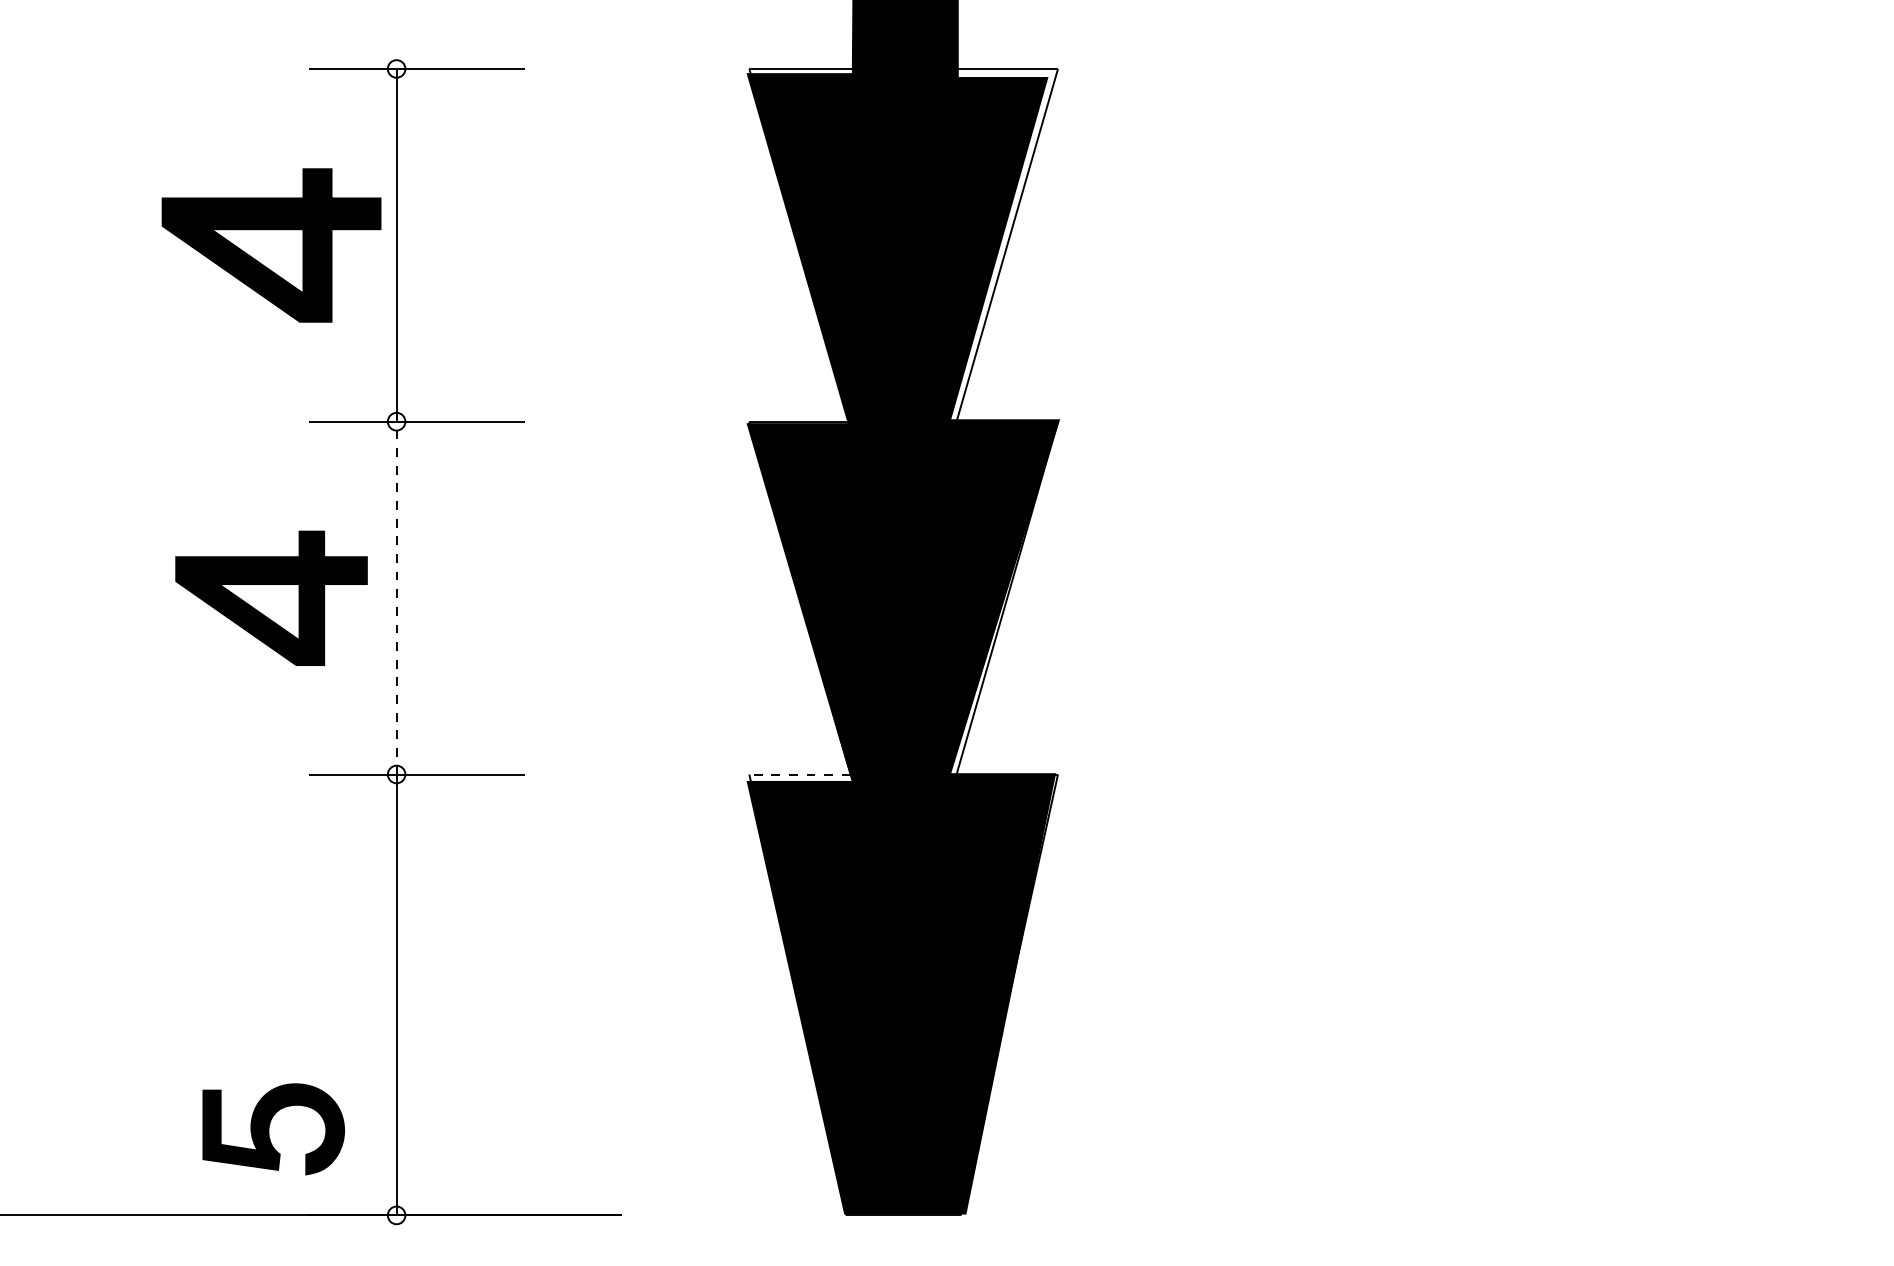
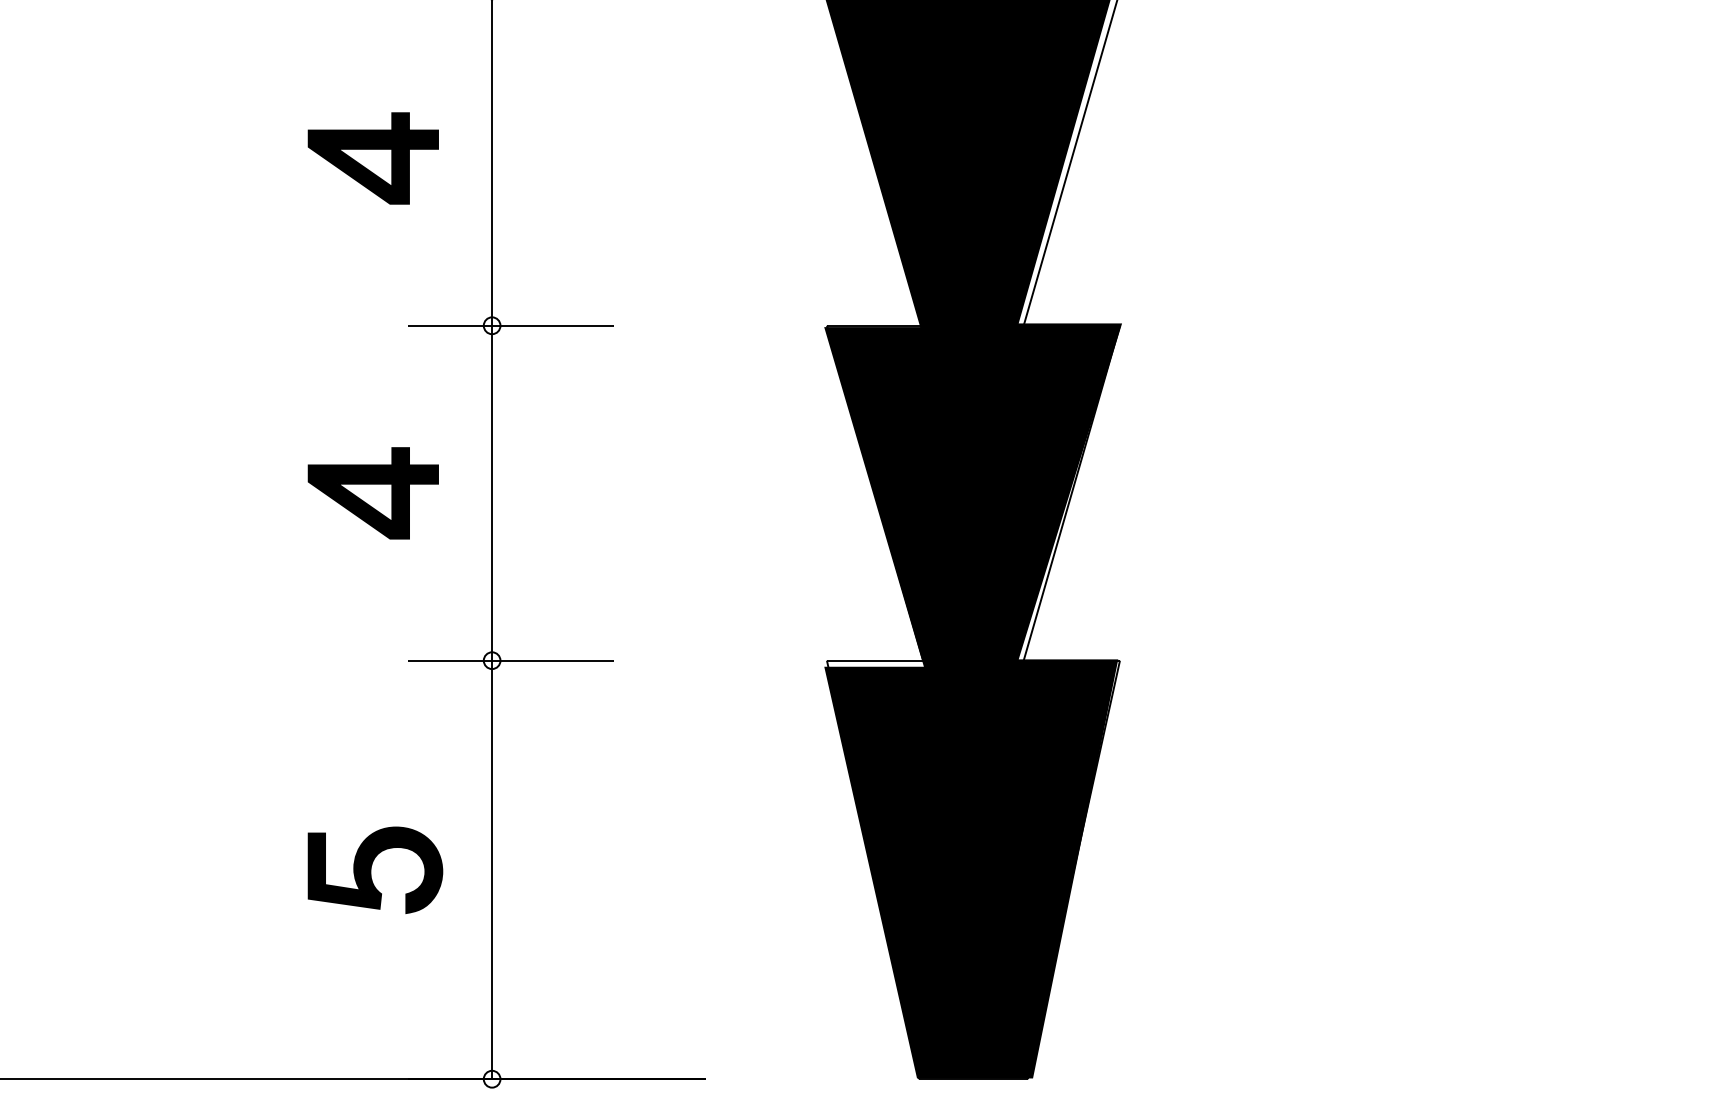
part: (271, 245) -> (373, 158), size x0.62
part: (271, 597) -> (373, 492), size x0.71
line: (396, 597) -> (492, 492), dashed -> solid
line: (800, 774) -> (875, 660), dashed -> solid
part: (273, 1129) -> (375, 870), moved

